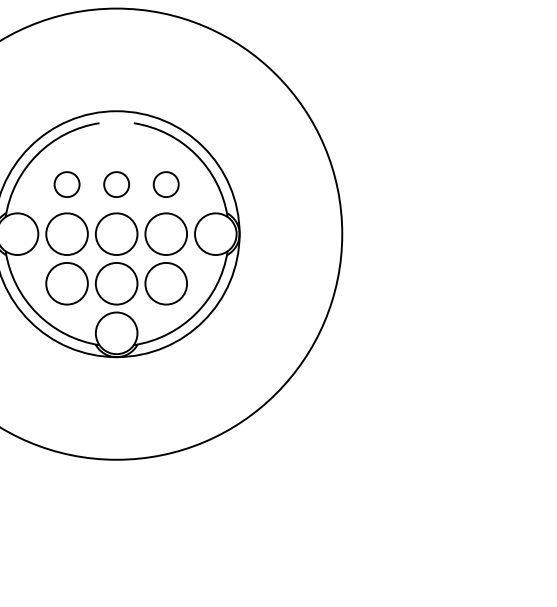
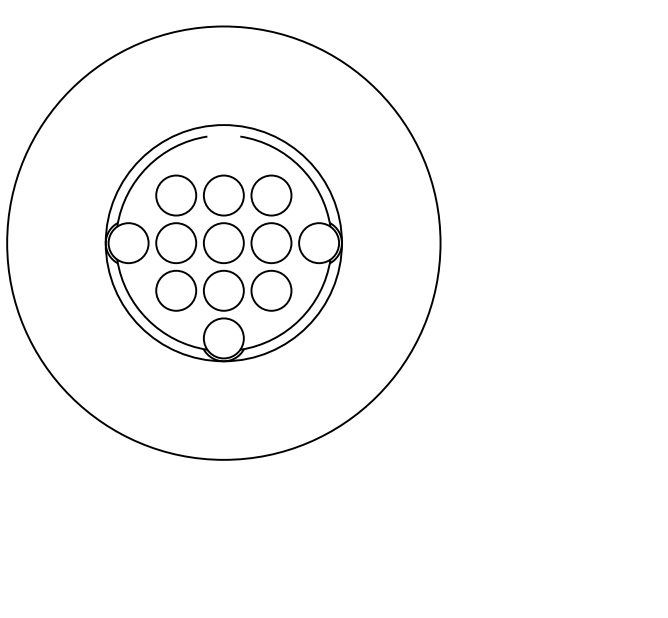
circle: (67, 184) -> (176, 195), size x1.67
circle: (116, 184) -> (223, 195), size x1.67
circle: (166, 184) -> (271, 195), size x1.67

